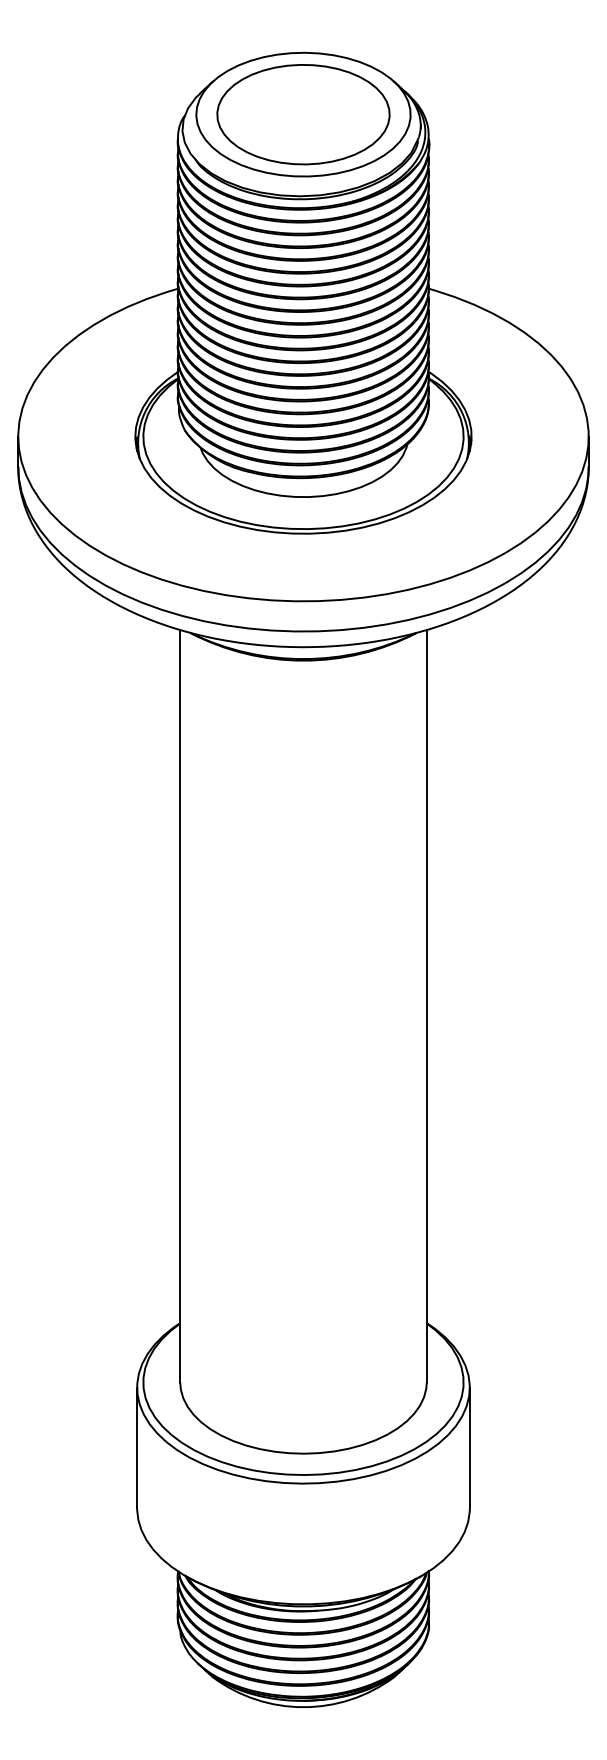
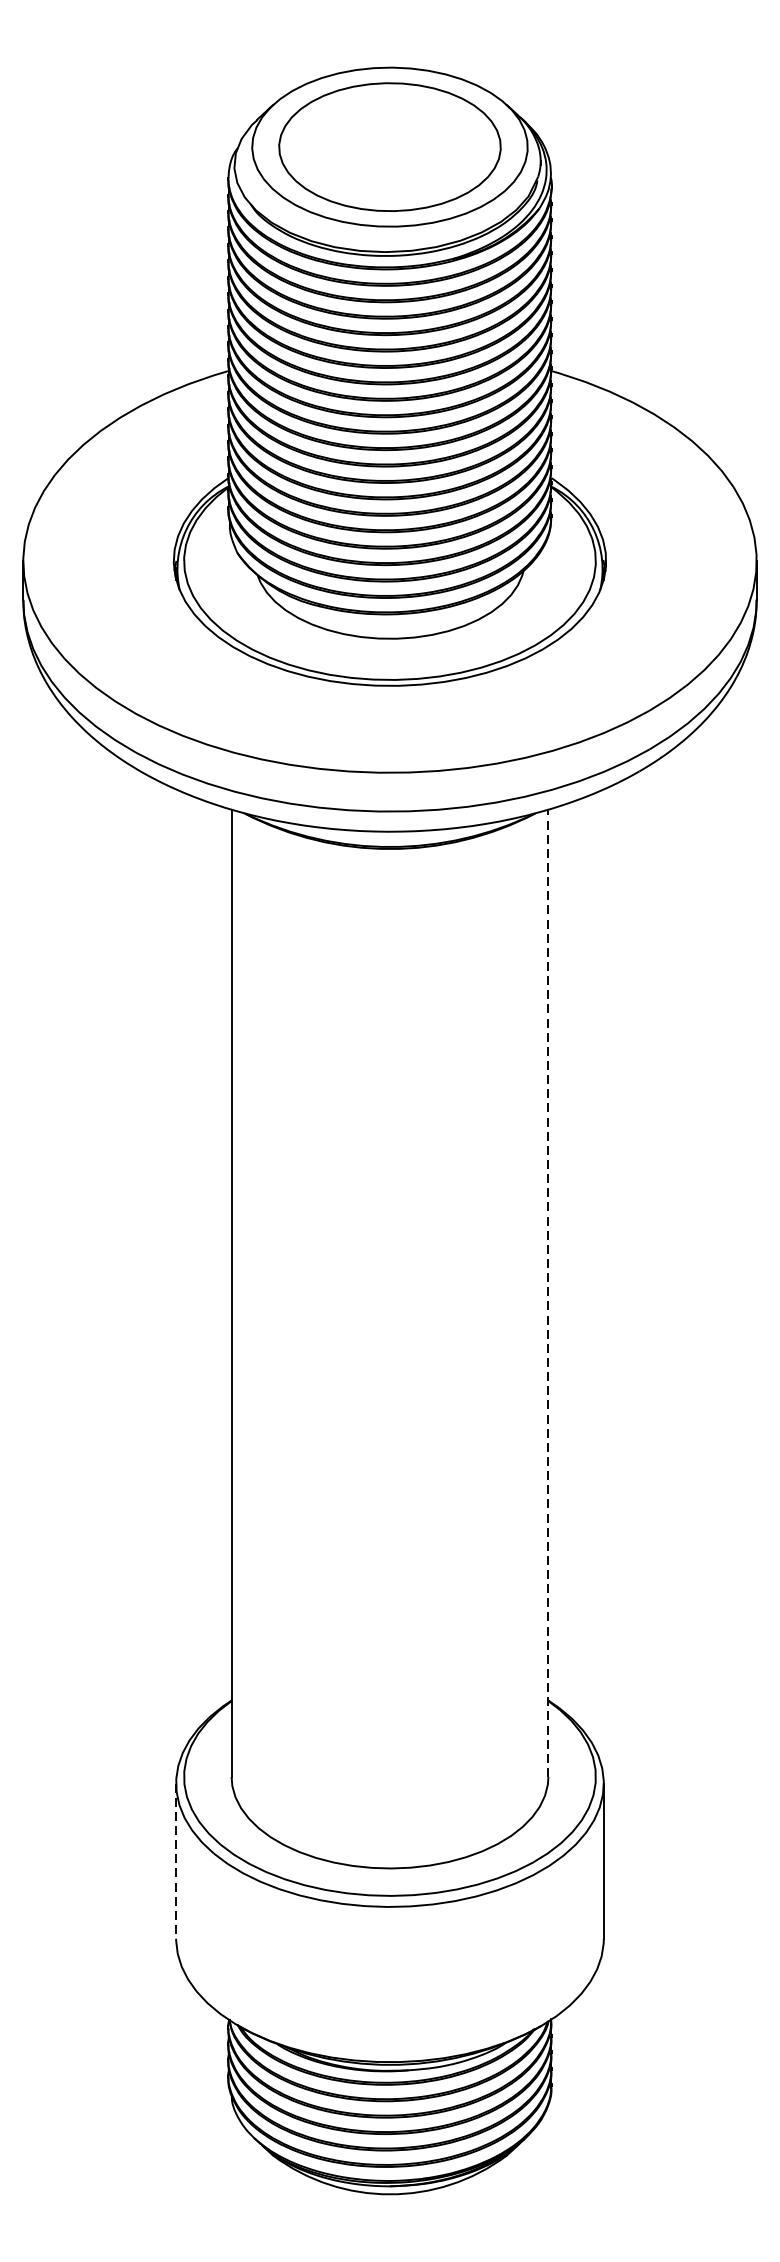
line: (426, 1005) -> (548, 1292), solid -> dashed
line: (137, 1448) -> (176, 1861), solid -> dashed

